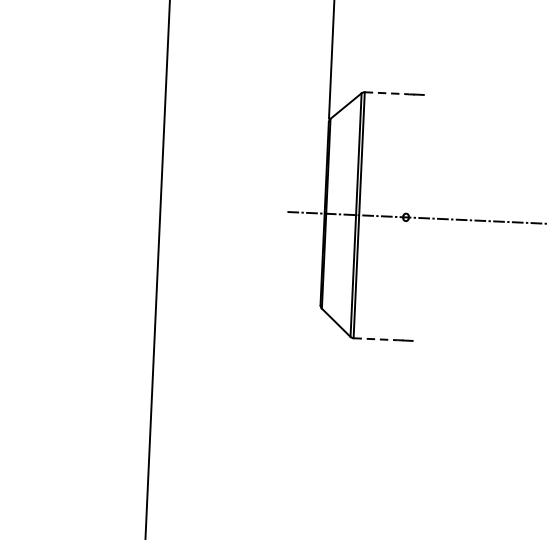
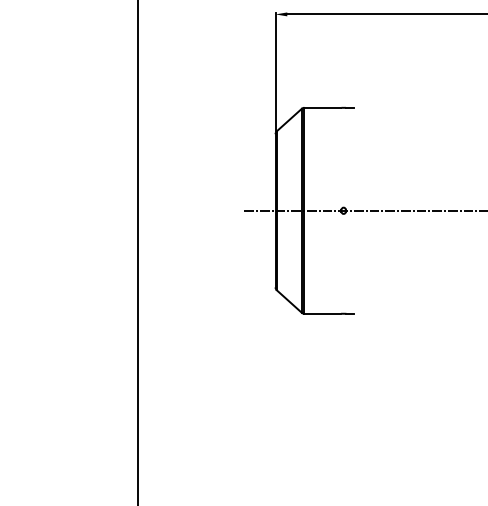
line: (387, 92) -> (323, 107), dashed -> solid
line: (376, 338) -> (323, 313), dashed -> solid

